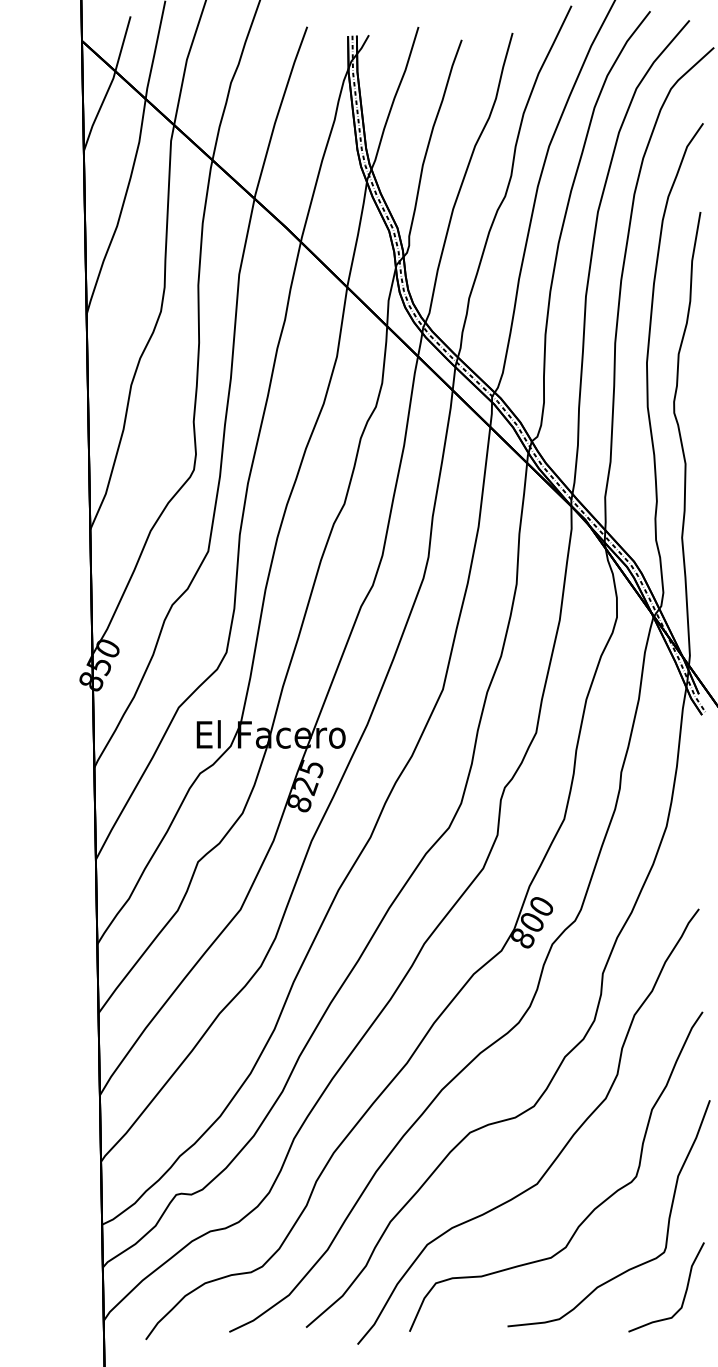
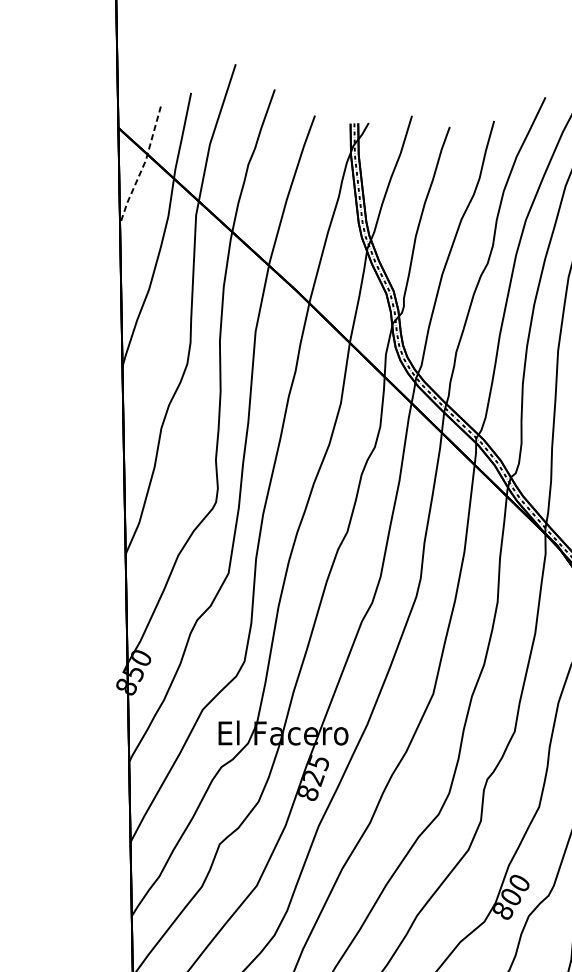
line: (110, 85) -> (143, 166), solid -> dashed

